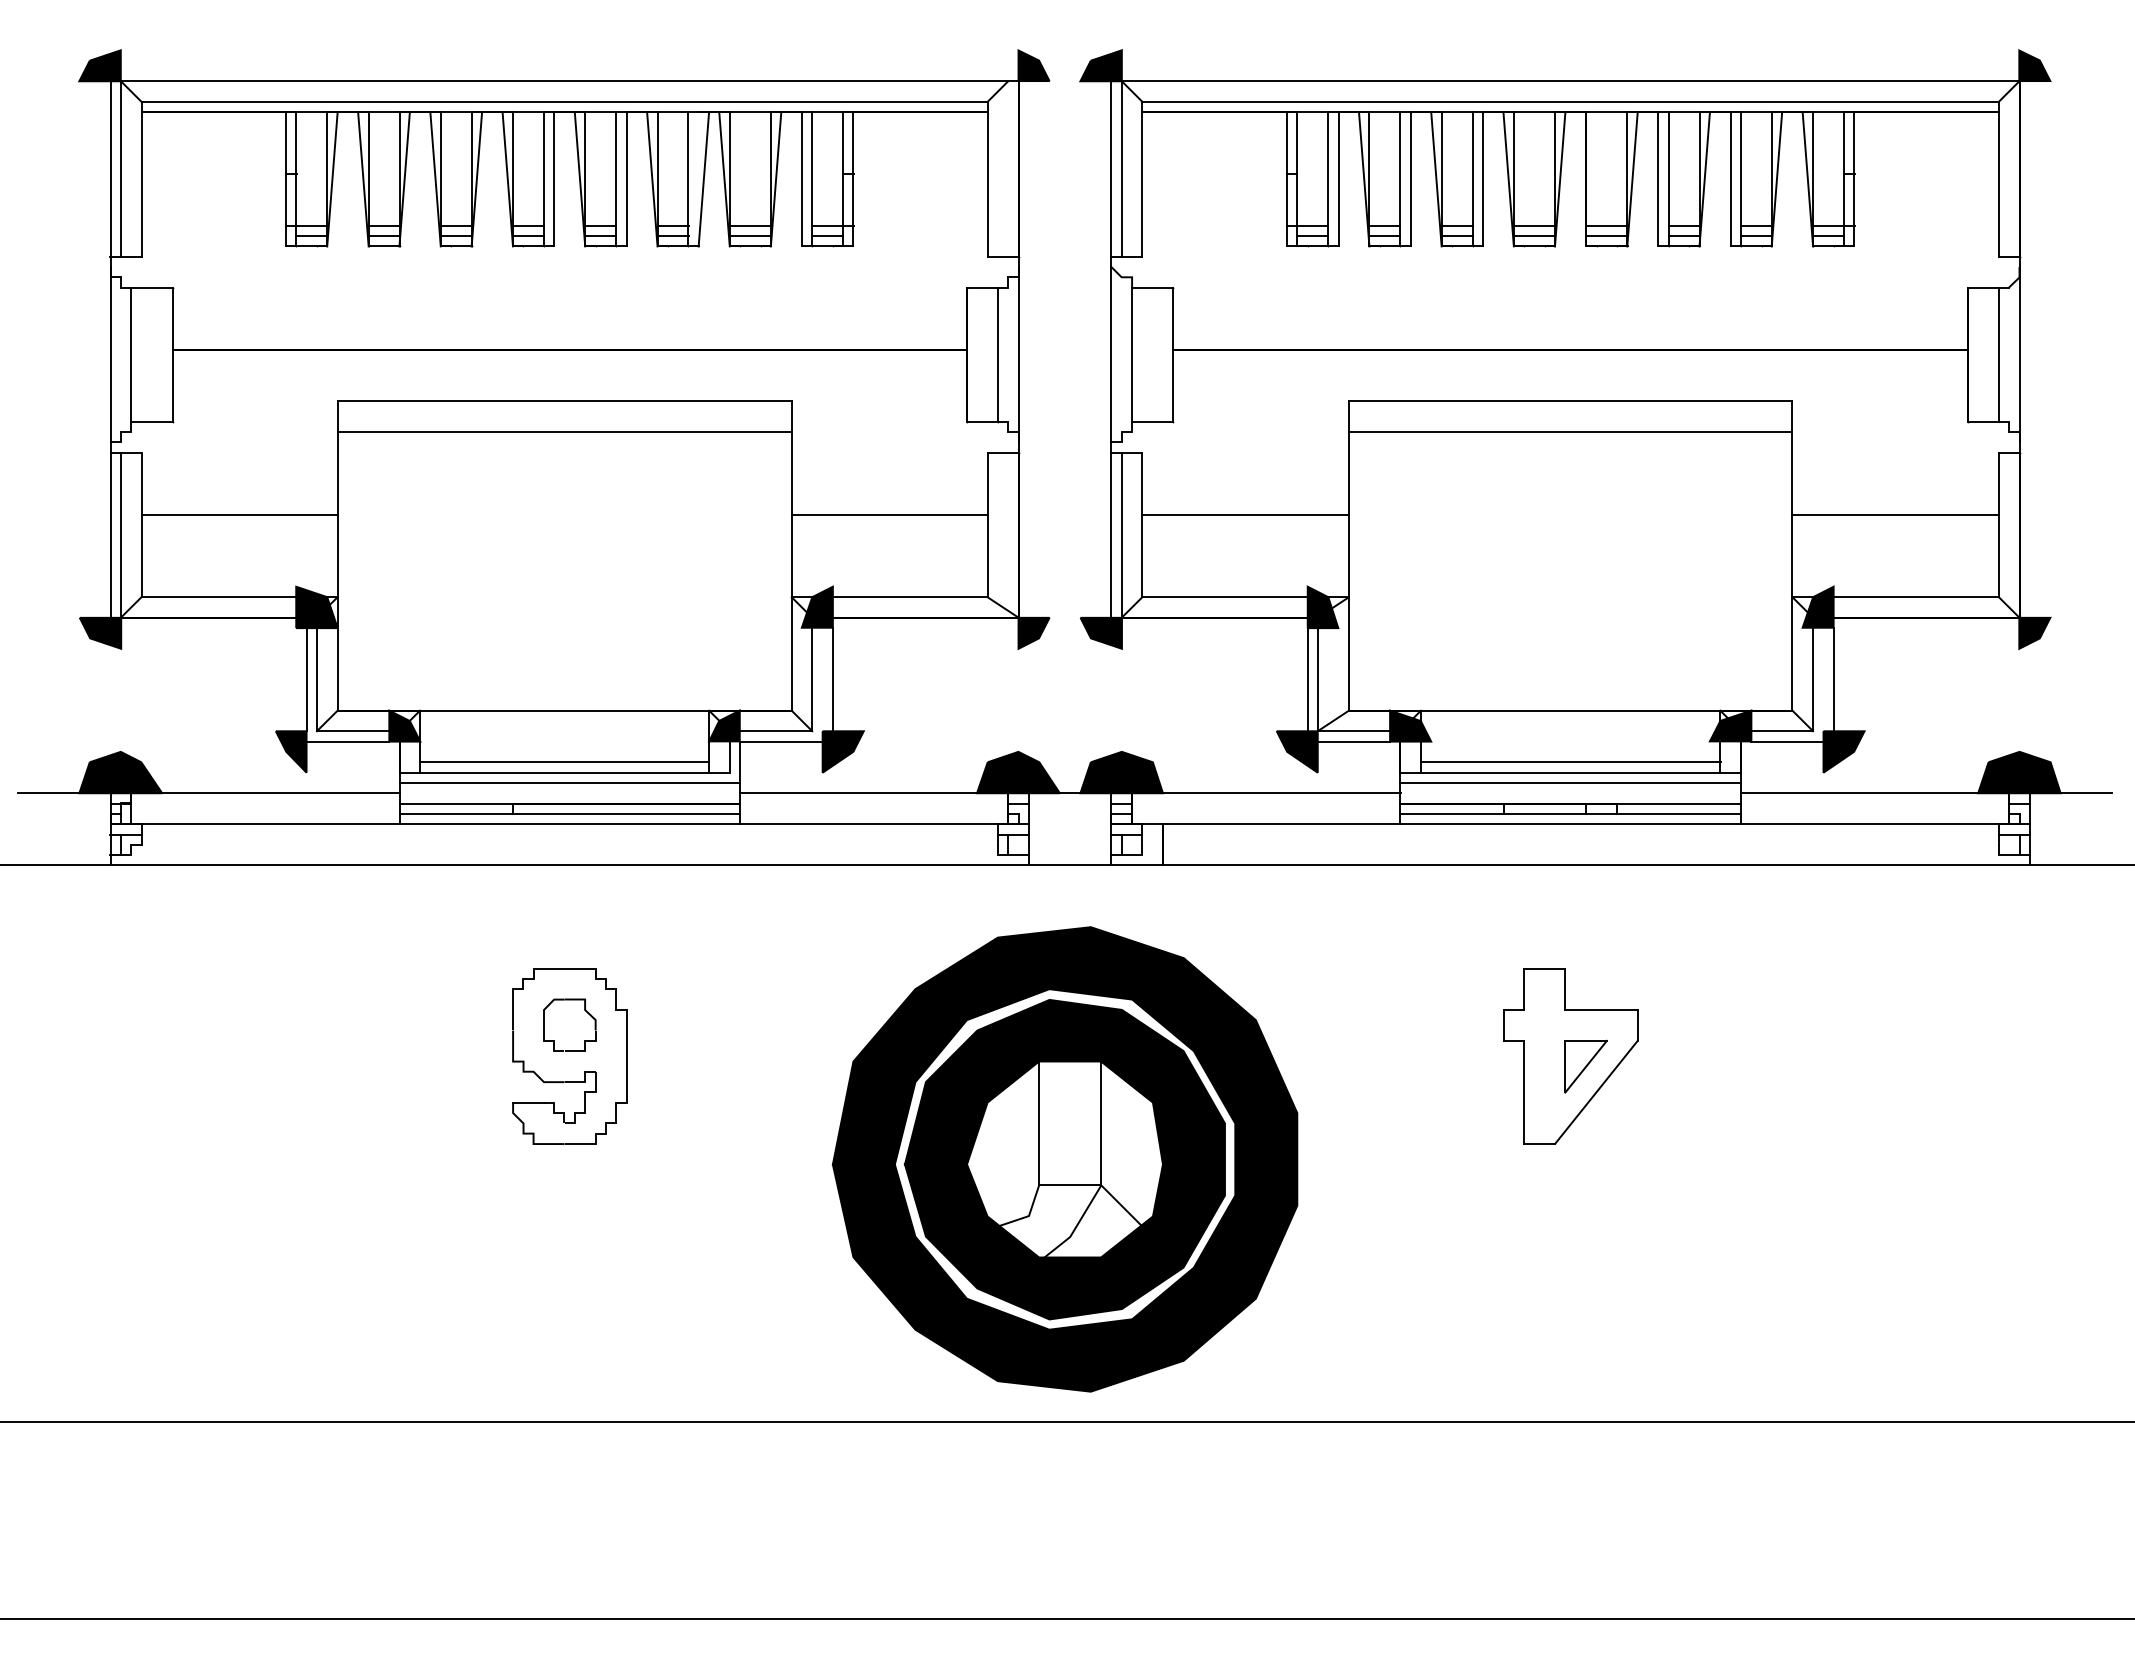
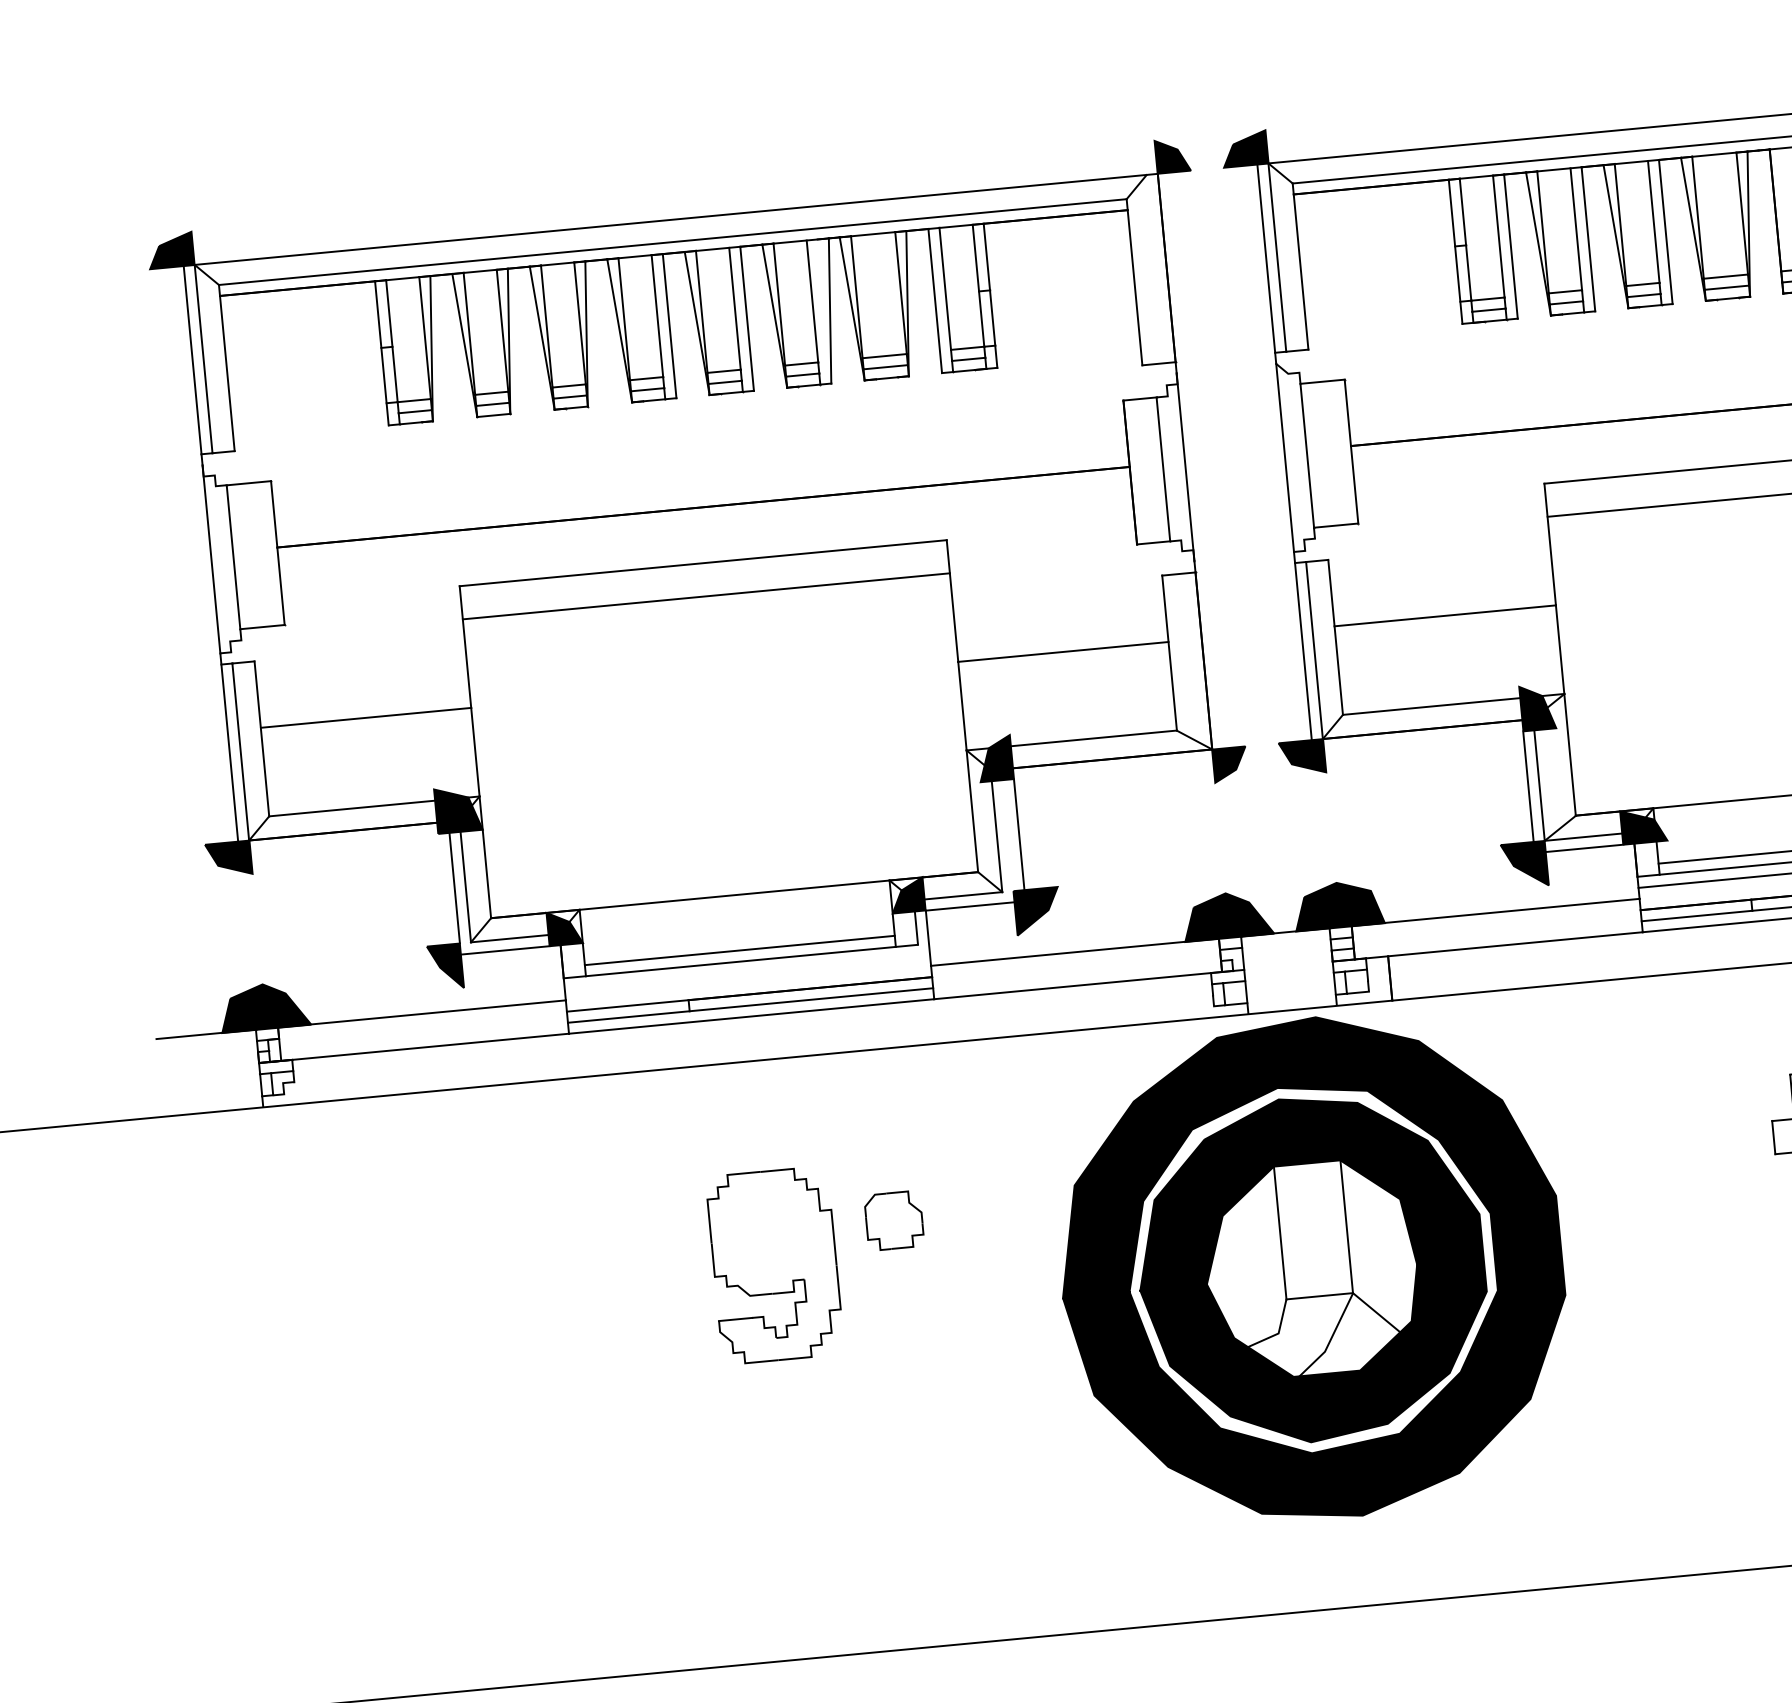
line: (569, 782) -> (747, 971), removed
part: (584, 1010) -> (908, 1203), moved
part: (1064, 1159) -> (1311, 1269), moved

